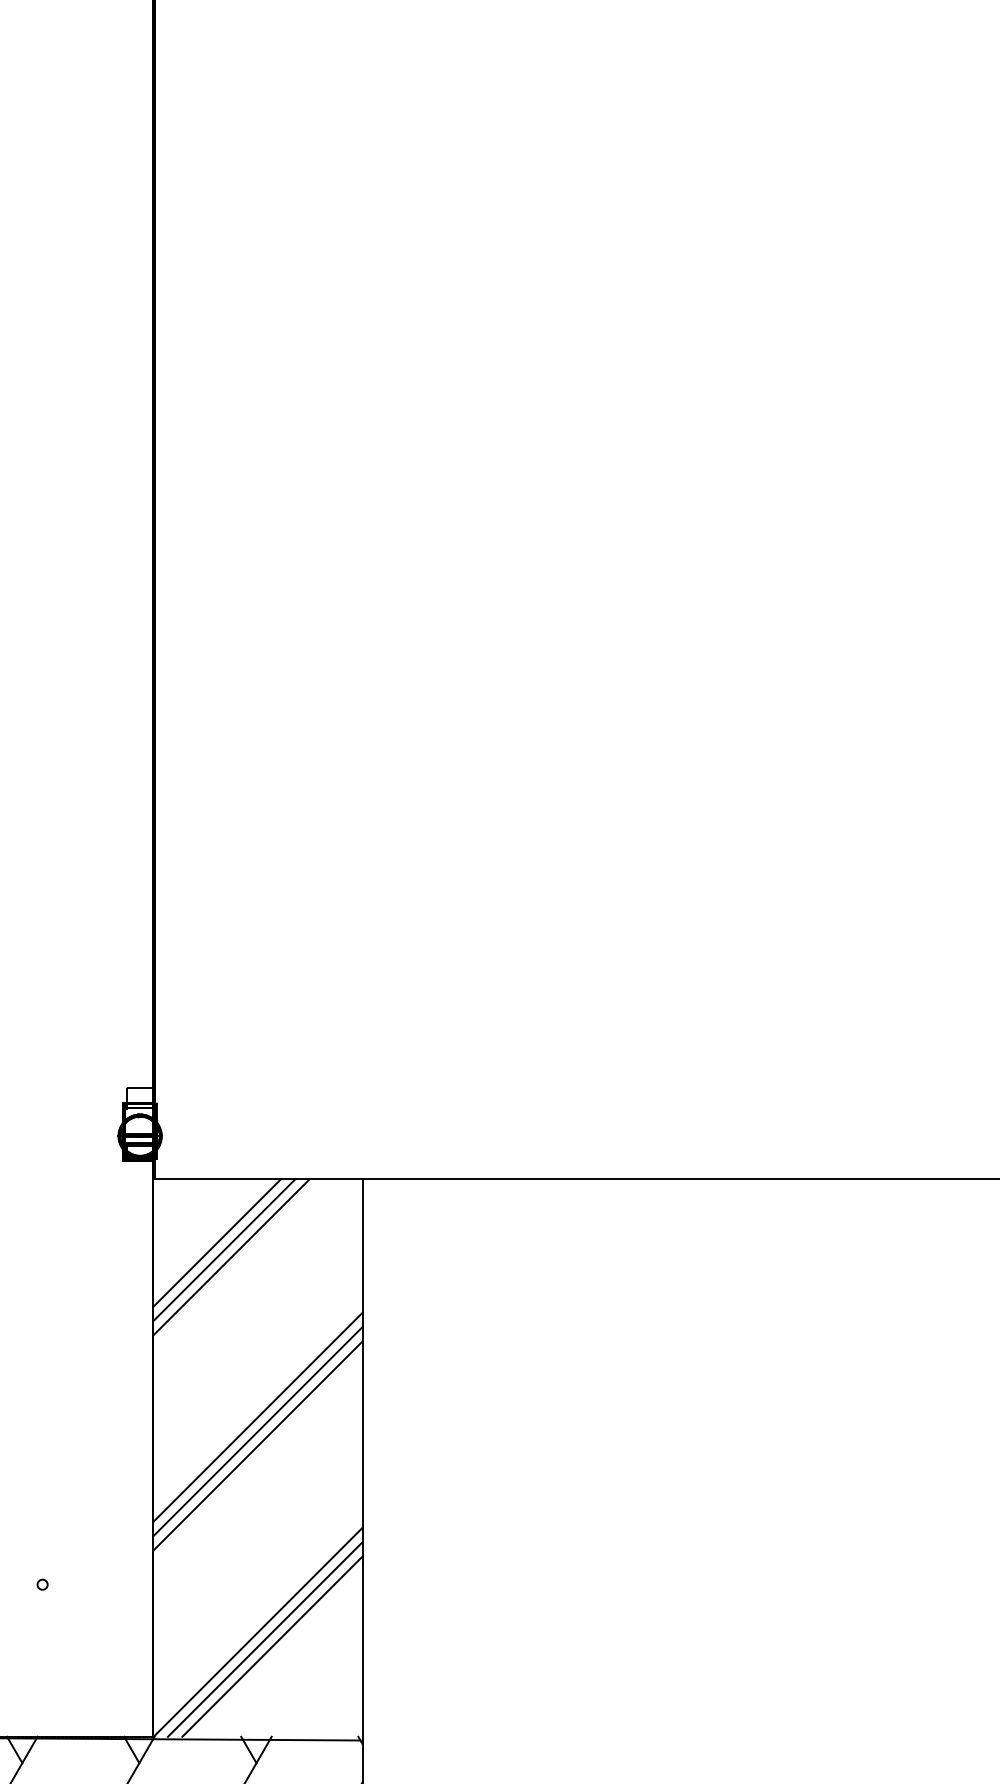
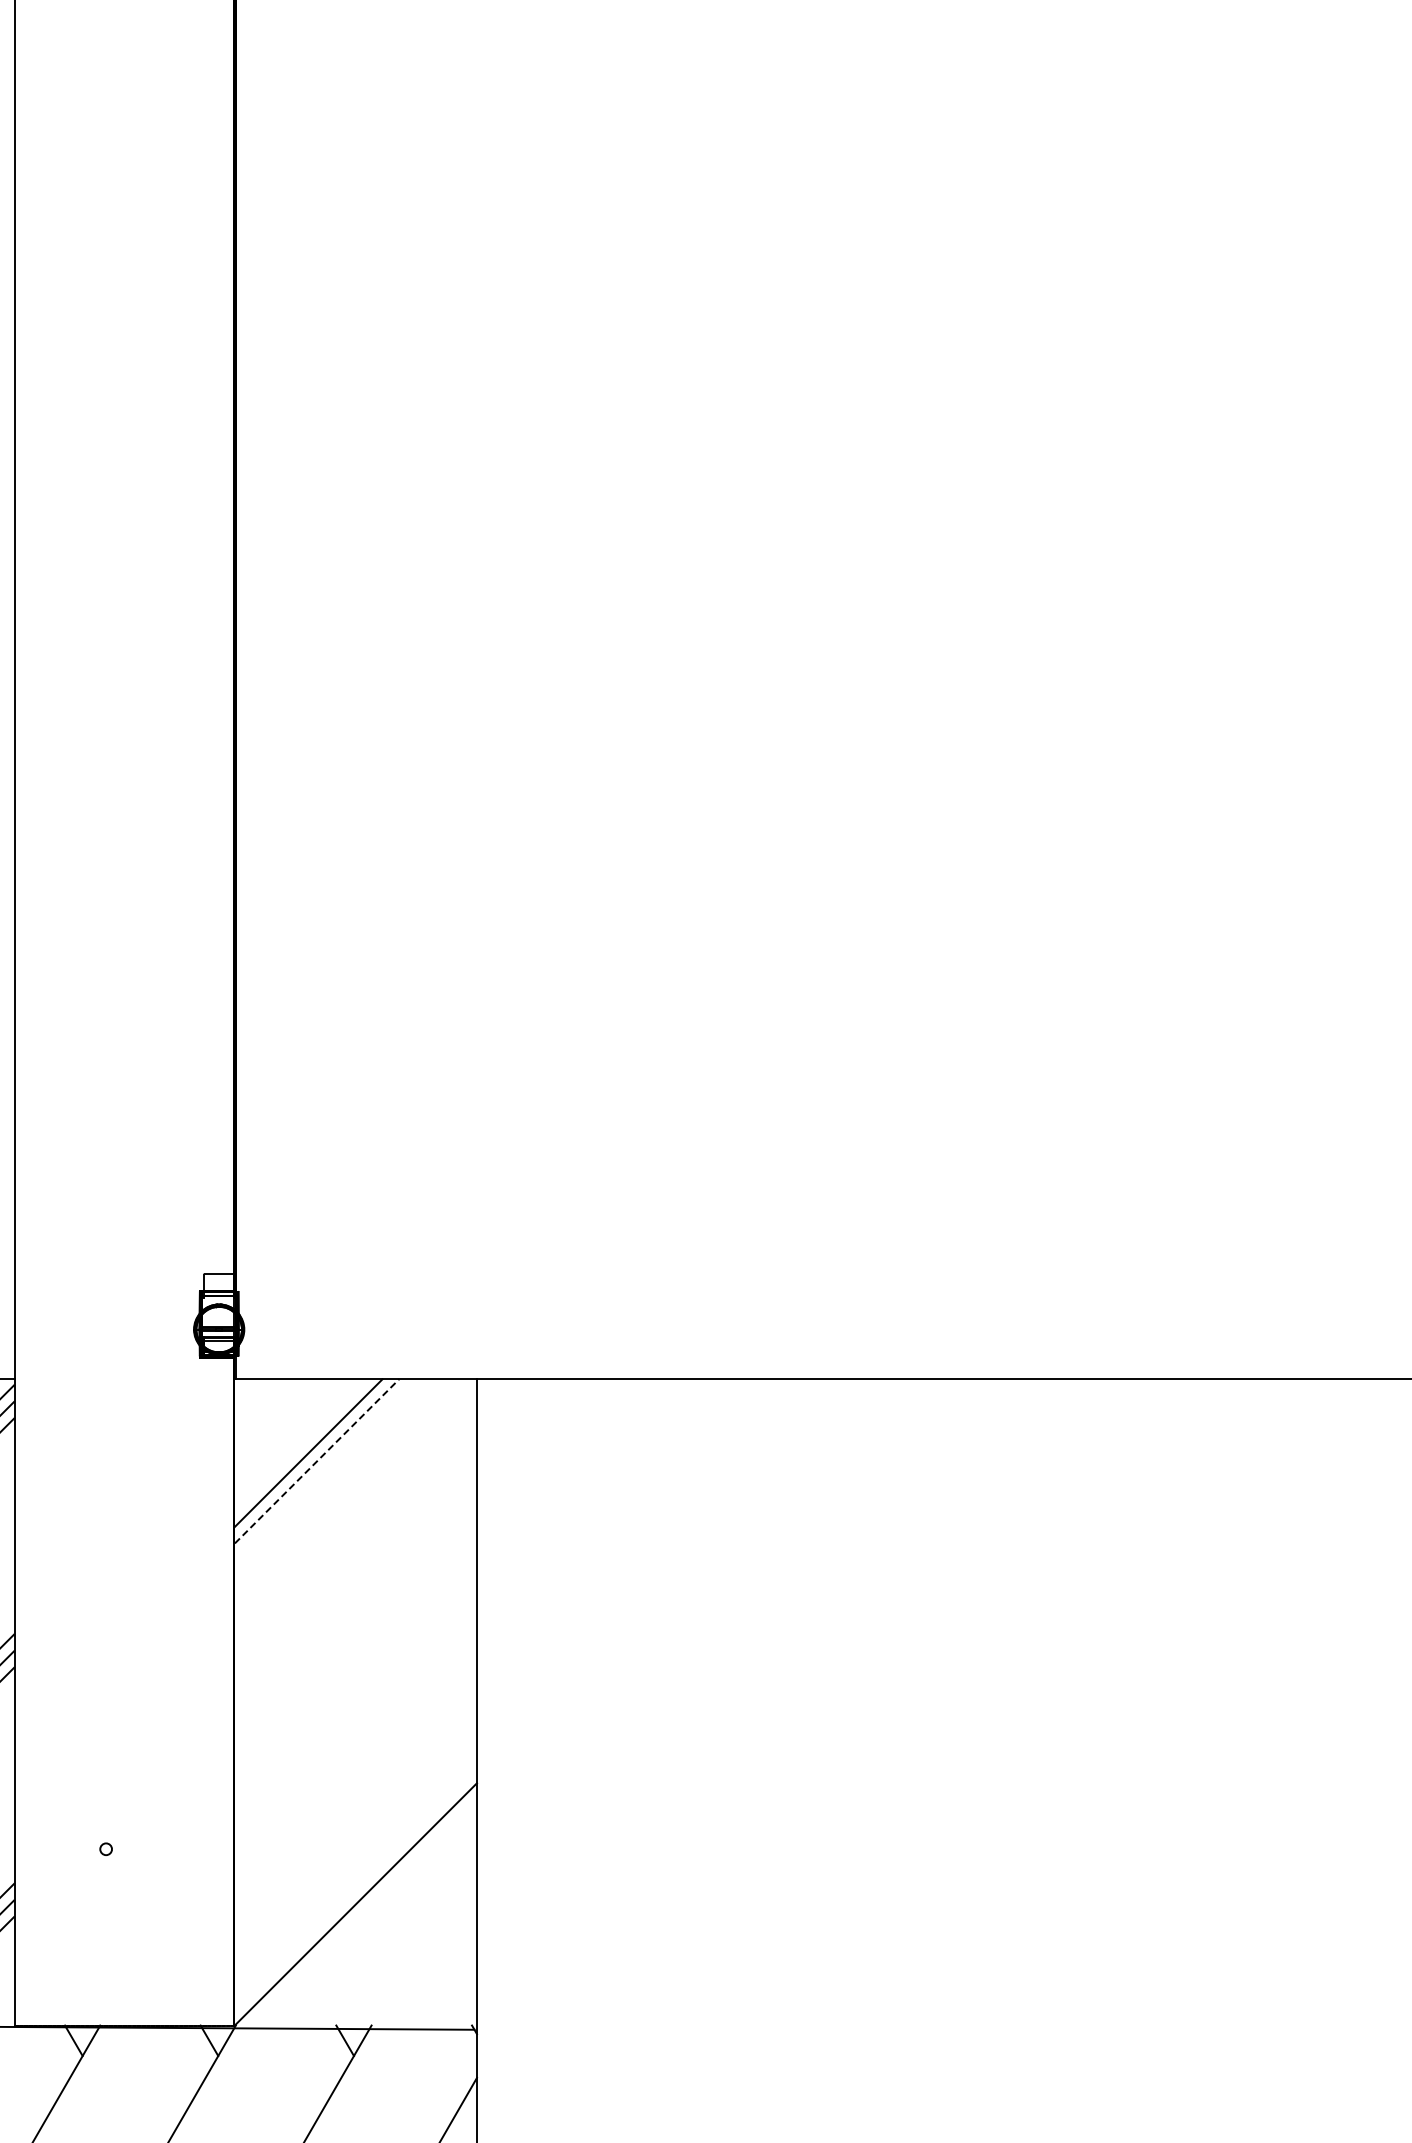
line: (225, 1250) -> (317, 1461), solid -> dashed
line: (231, 1256) -> (324, 1469), removed
line: (257, 1417) -> (355, 1655), removed
line: (257, 1431) -> (355, 1671), removed
line: (257, 1445) -> (355, 1688), removed
line: (264, 1639) -> (363, 1912), removed
line: (272, 1646) -> (372, 1920), removed

